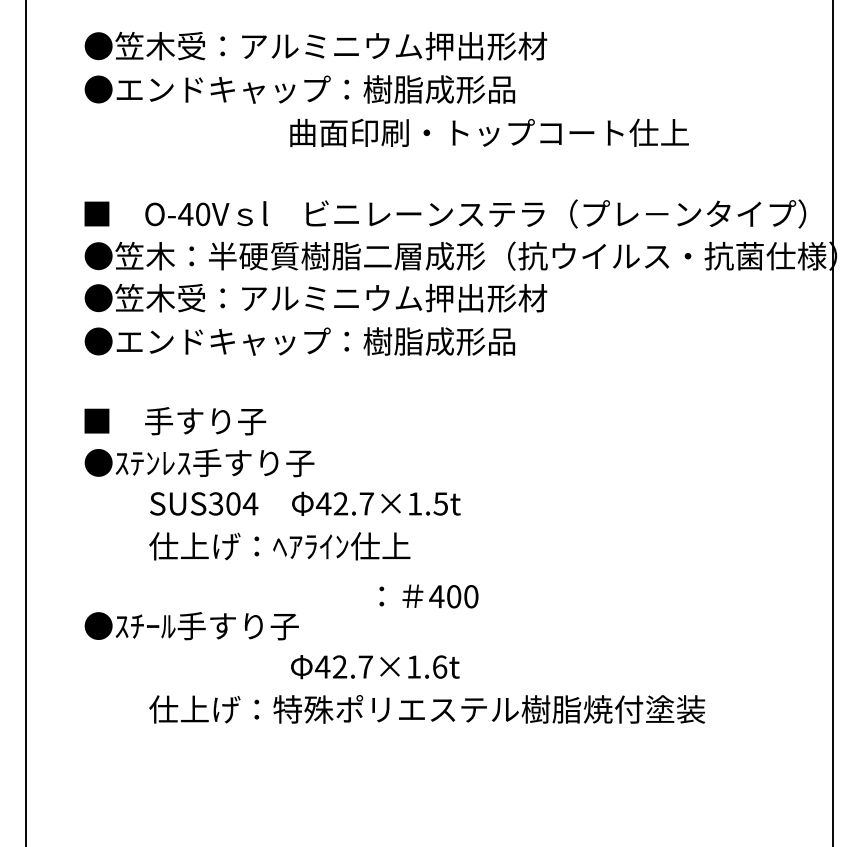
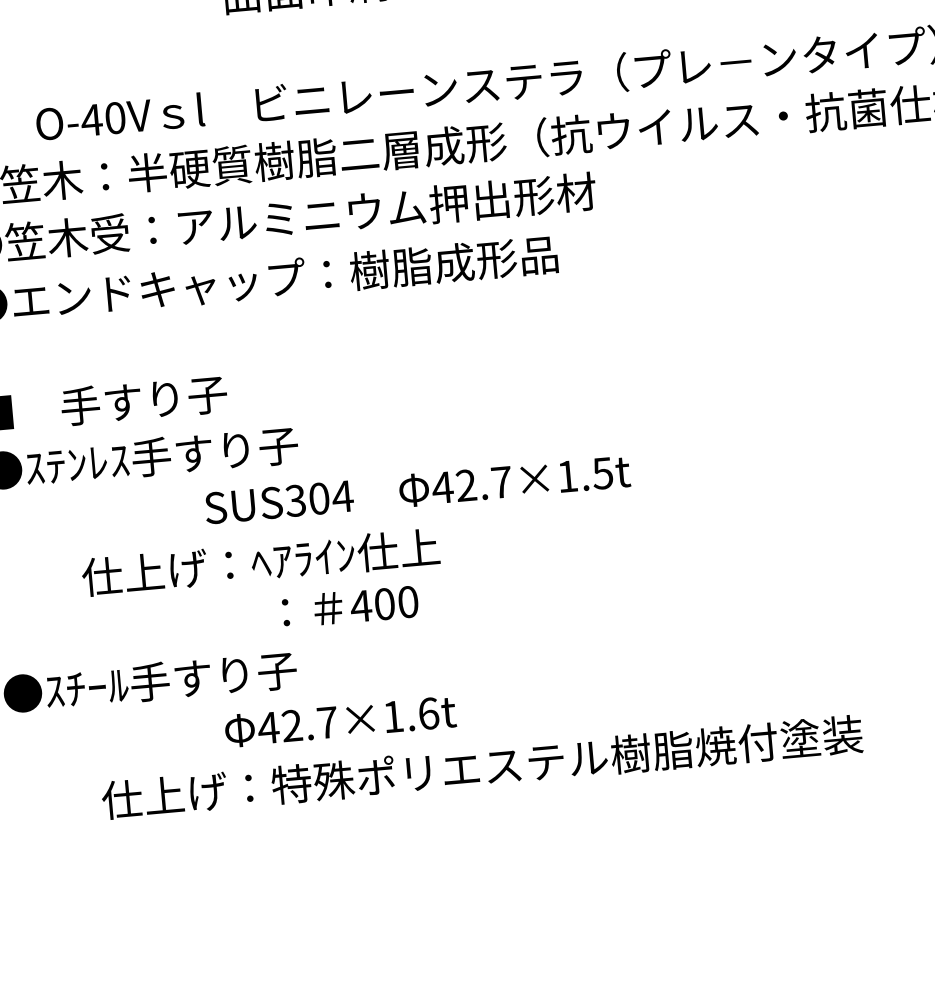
text: (305, 503) -> (417, 489), moved
text: (428, 596) -> (349, 607), moved
text: (375, 667) -> (340, 722), moved

